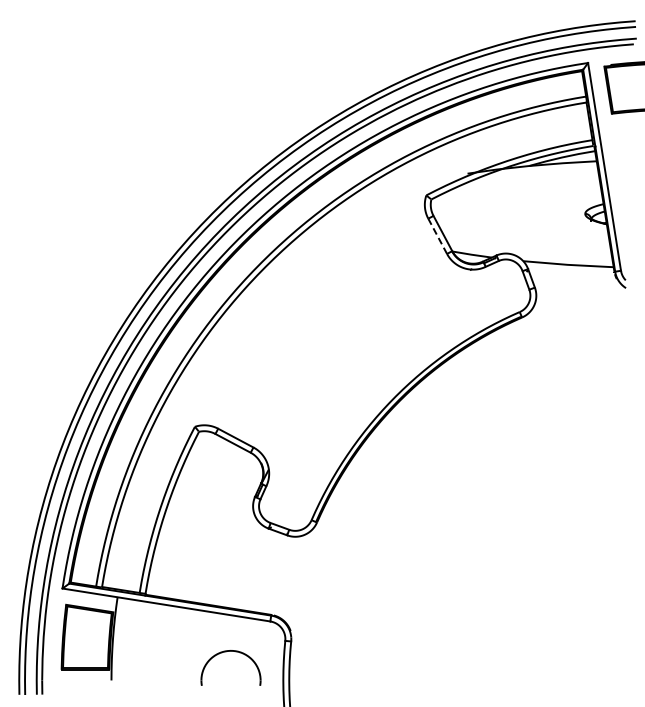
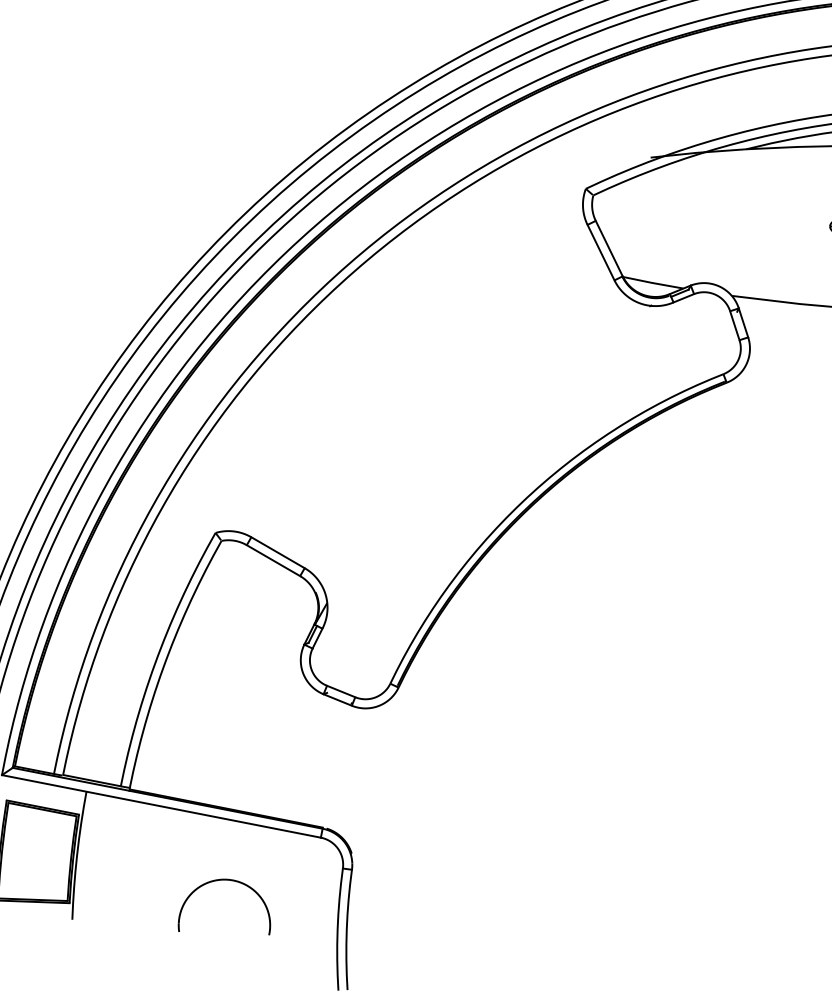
line: (437, 236) -> (600, 252), dashed -> solid
part: (226, 652) -> (219, 881), moved

